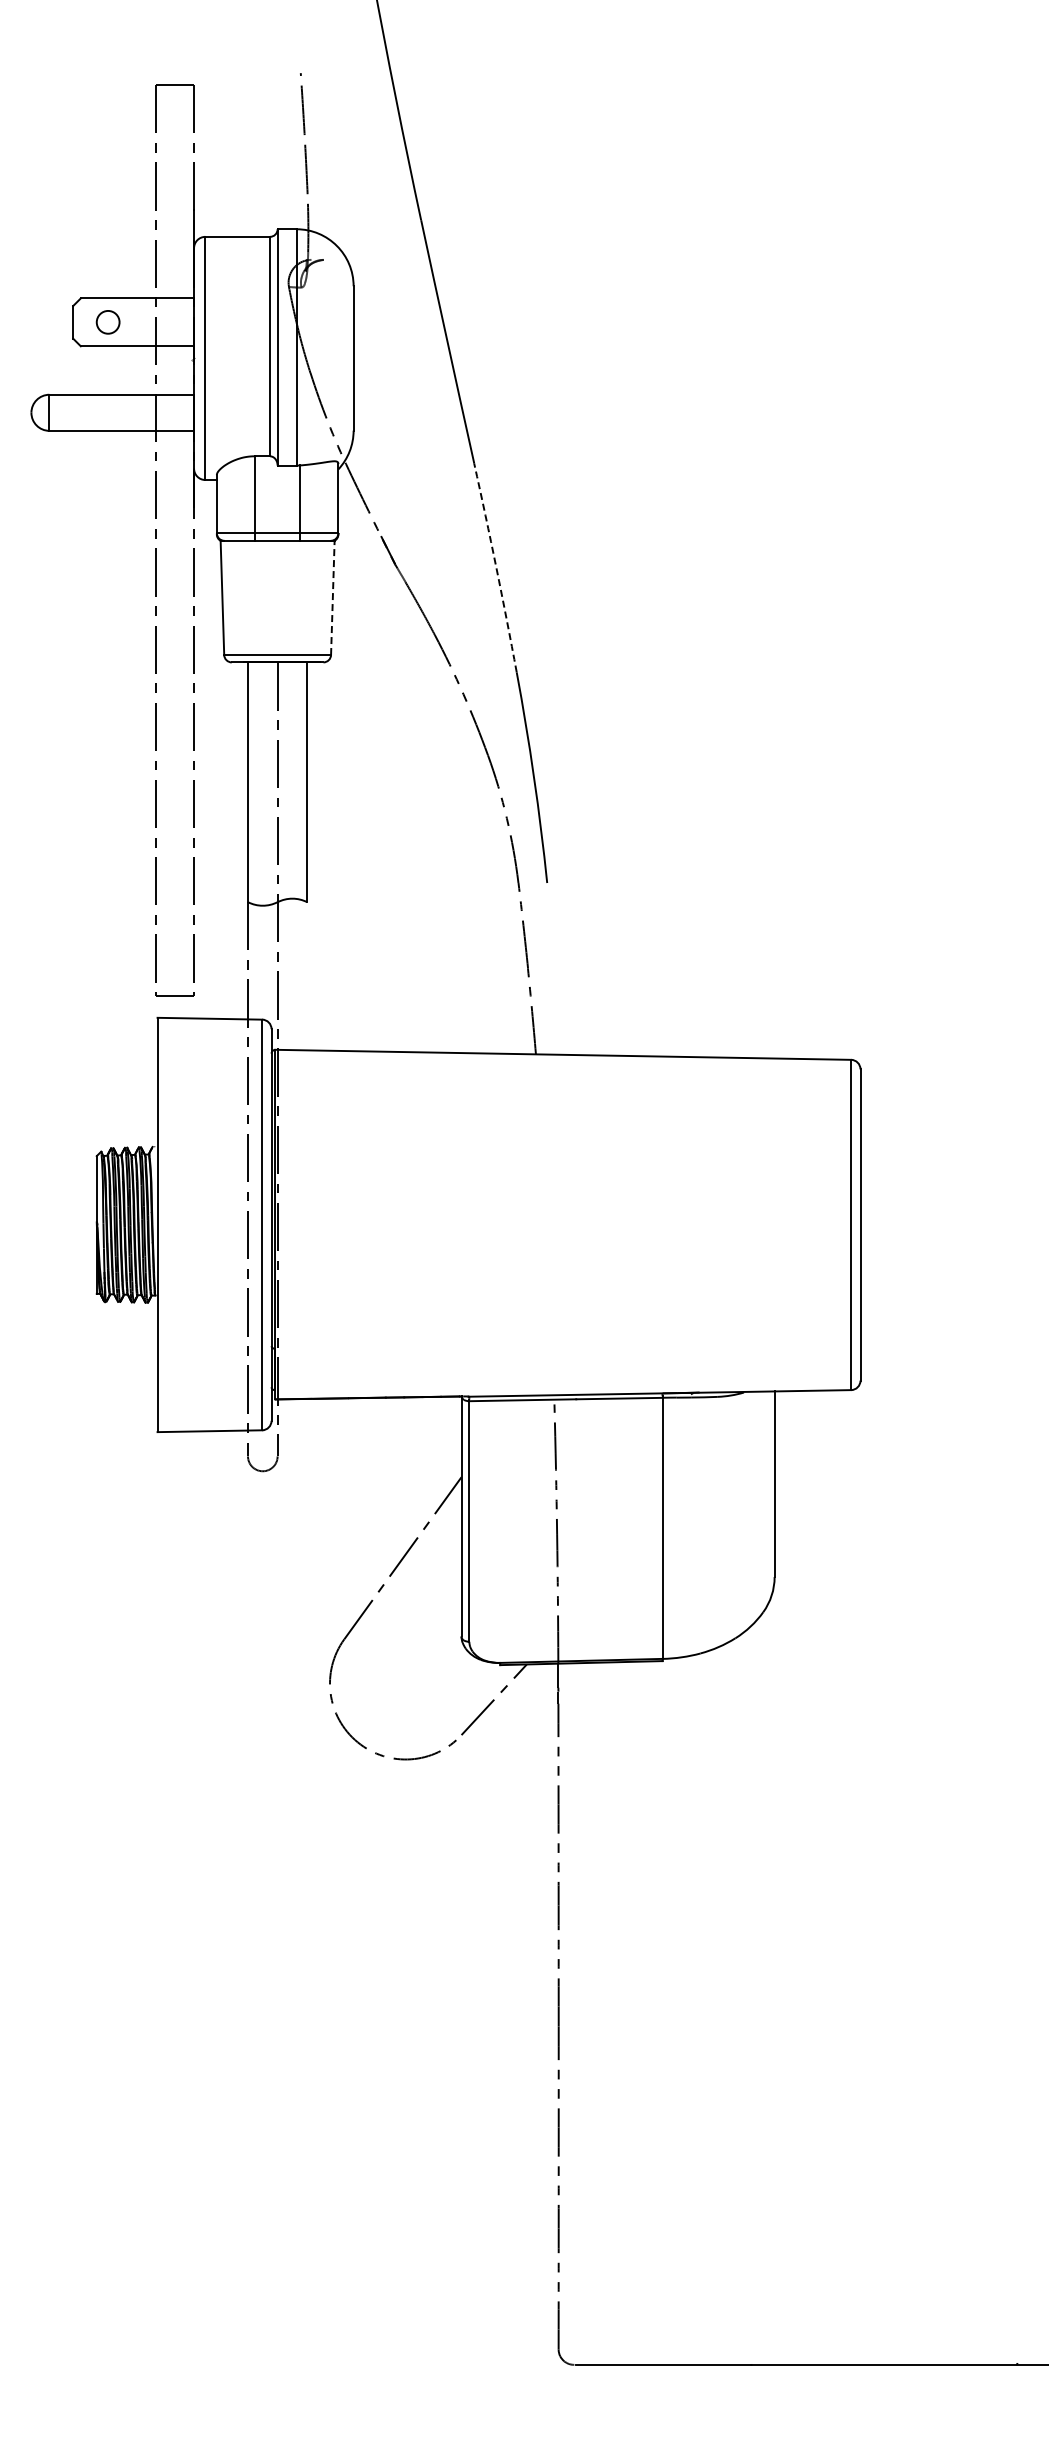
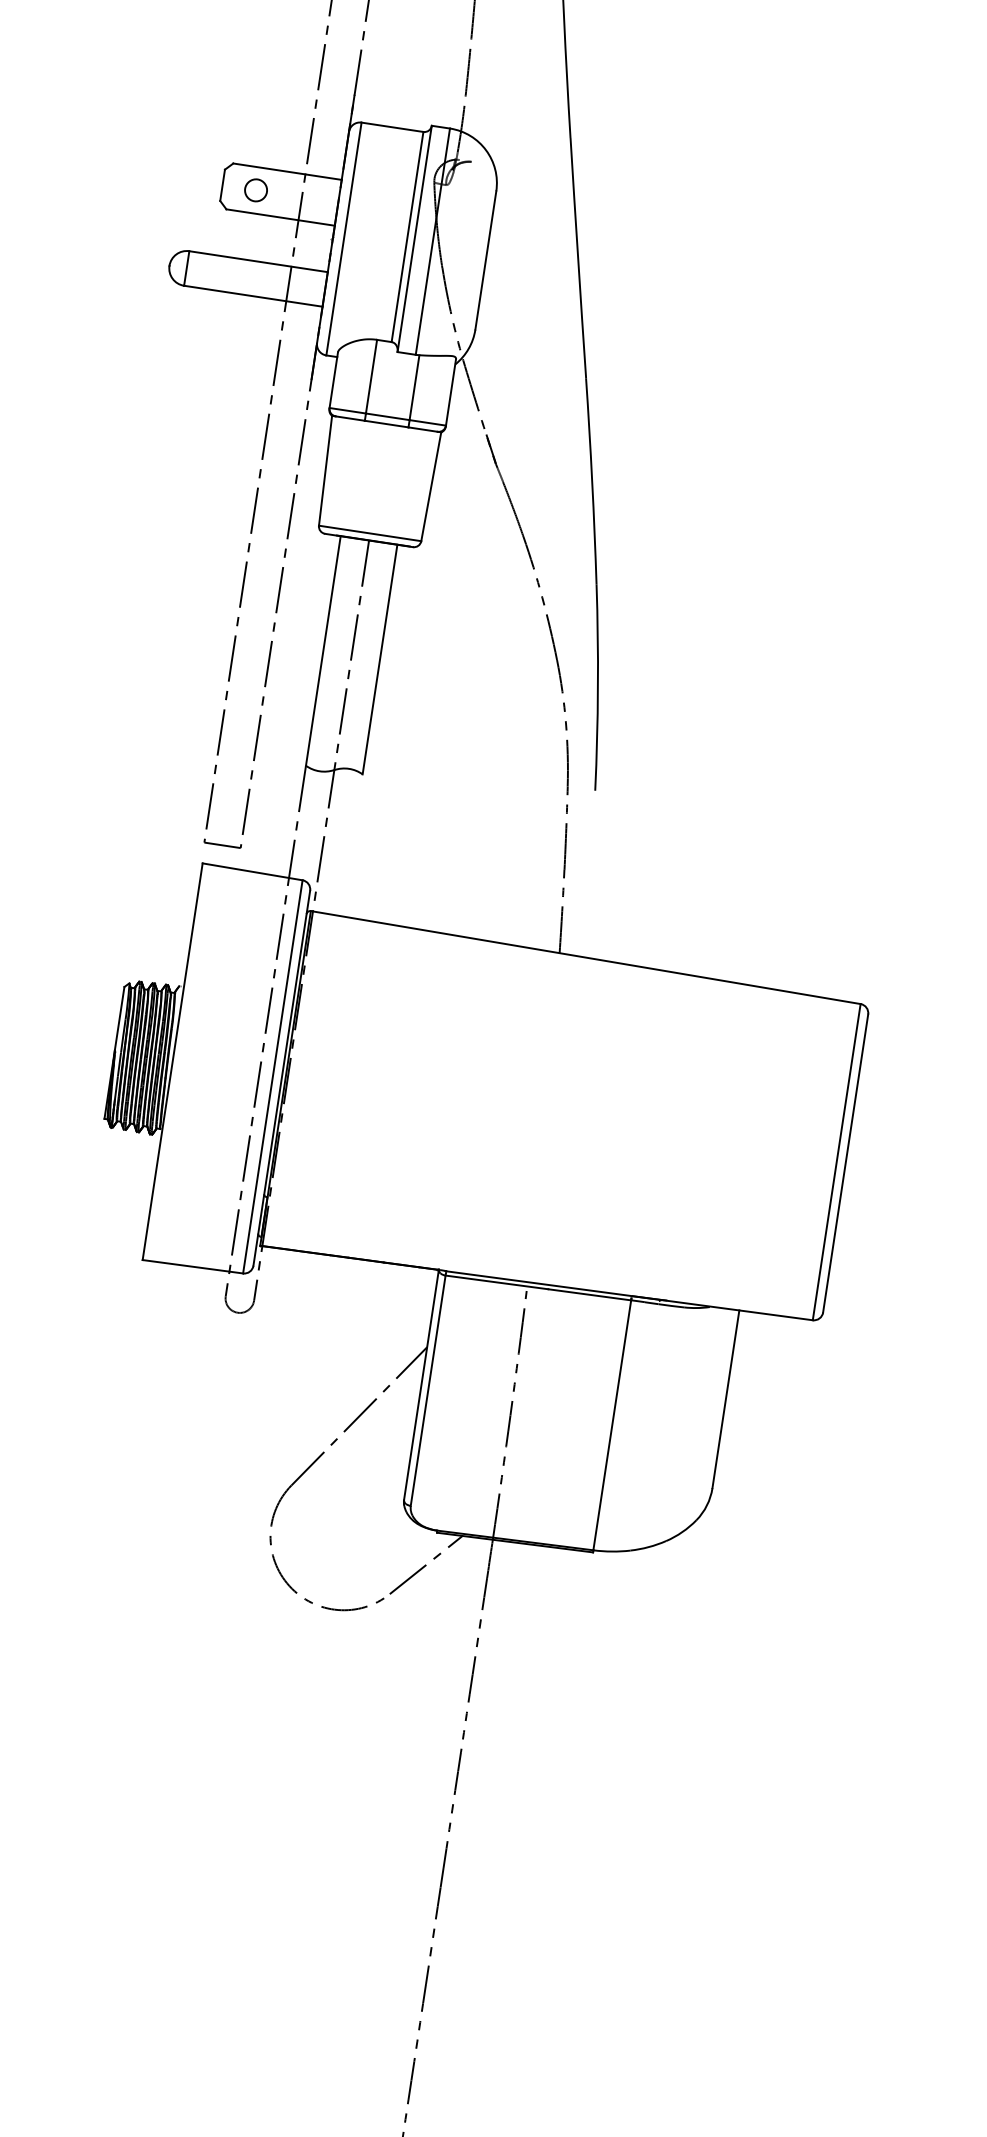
arc: (496, 567) -> (592, 481), dashed -> solid
line: (332, 597) -> (431, 486), dashed -> solid

